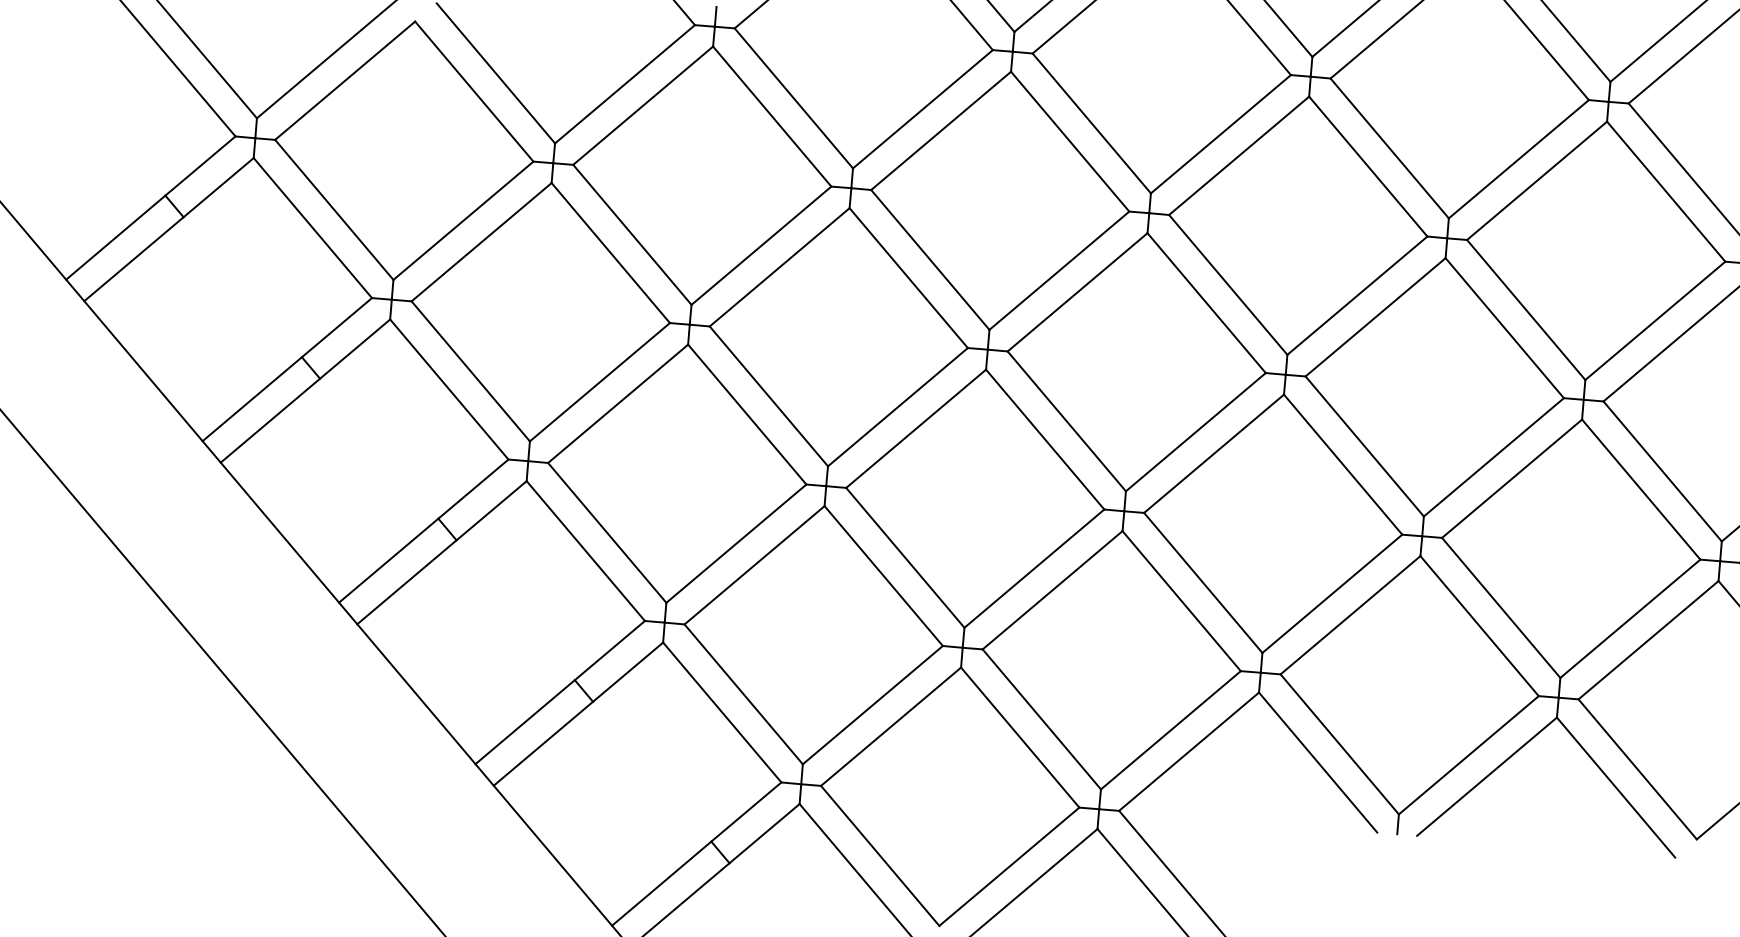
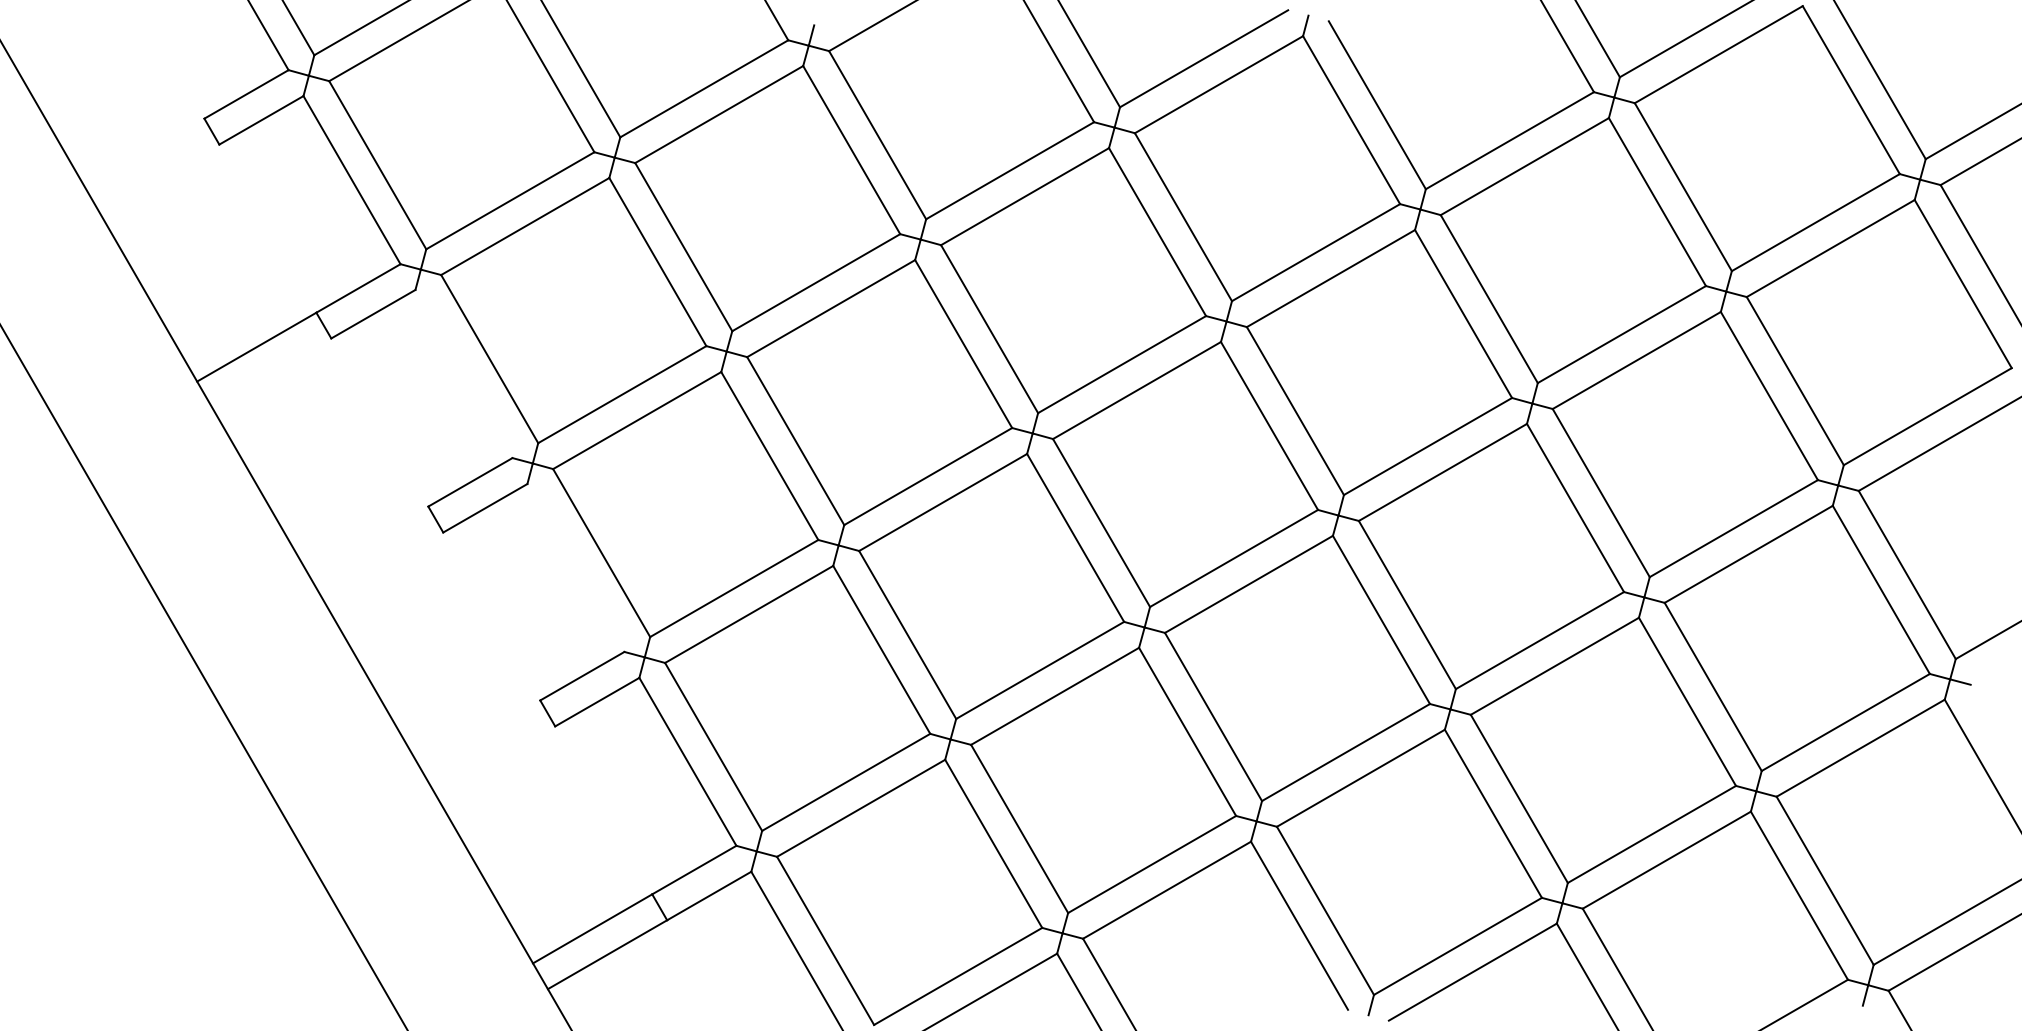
line: (115, 237) -> (144, 152), removed
line: (133, 258) -> (159, 178), removed
line: (448, 389) -> (463, 373), removed
line: (270, 420) -> (271, 372), removed
line: (585, 550) -> (575, 567), removed
line: (388, 560) -> (368, 540), removed
line: (406, 581) -> (383, 566), removed
line: (524, 721) -> (480, 734), removed
line: (543, 743) -> (495, 760), removed

